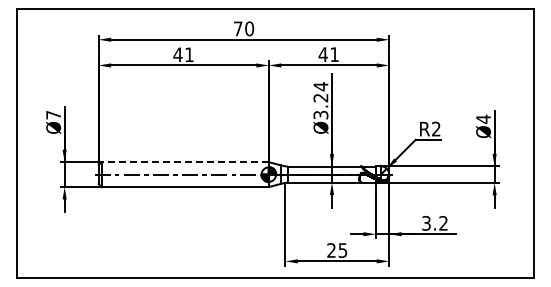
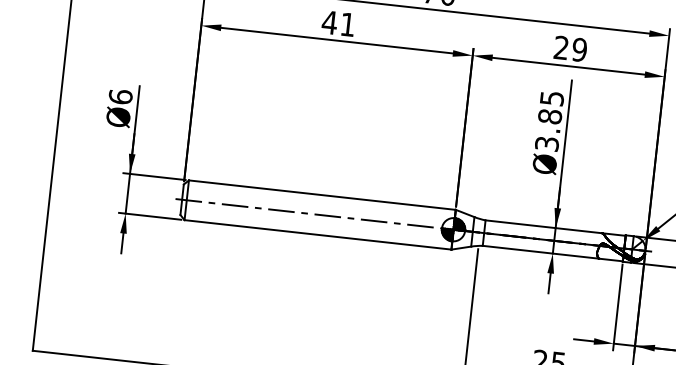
text: (328, 54) -> (569, 48), 41 -> 29
text: (320, 92) -> (550, 107), Ø3.24 -> Ø3.85
text: (53, 114) -> (120, 95), Ø7 -> Ø6
line: (185, 162) -> (322, 195), dashed -> solid

